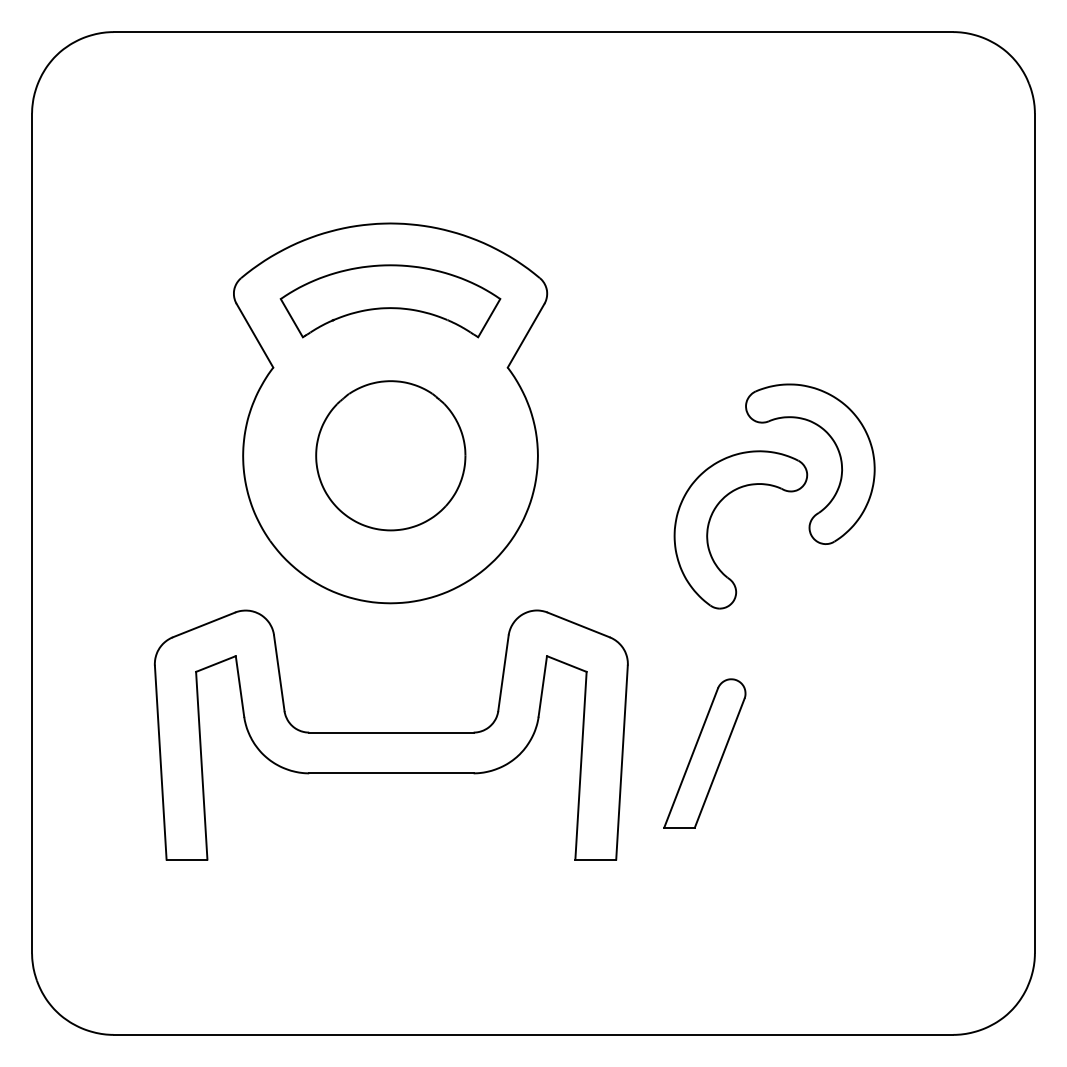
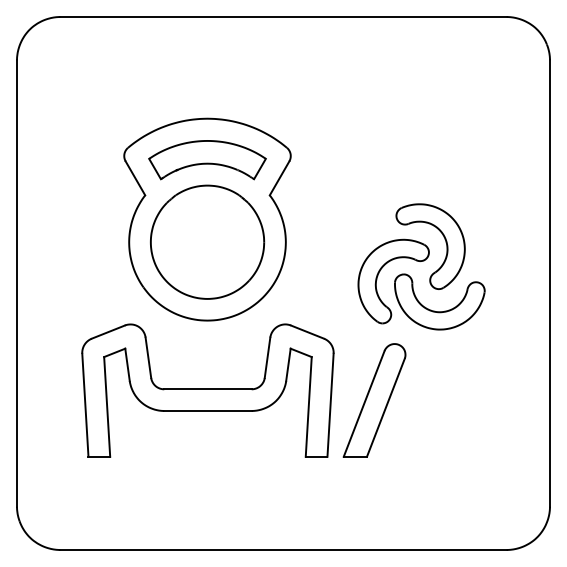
part: (390, 454) -> (207, 241), size x1.43
part: (827, 586) -> (439, 311), added
part: (704, 753) -> (374, 400), size x1.43

